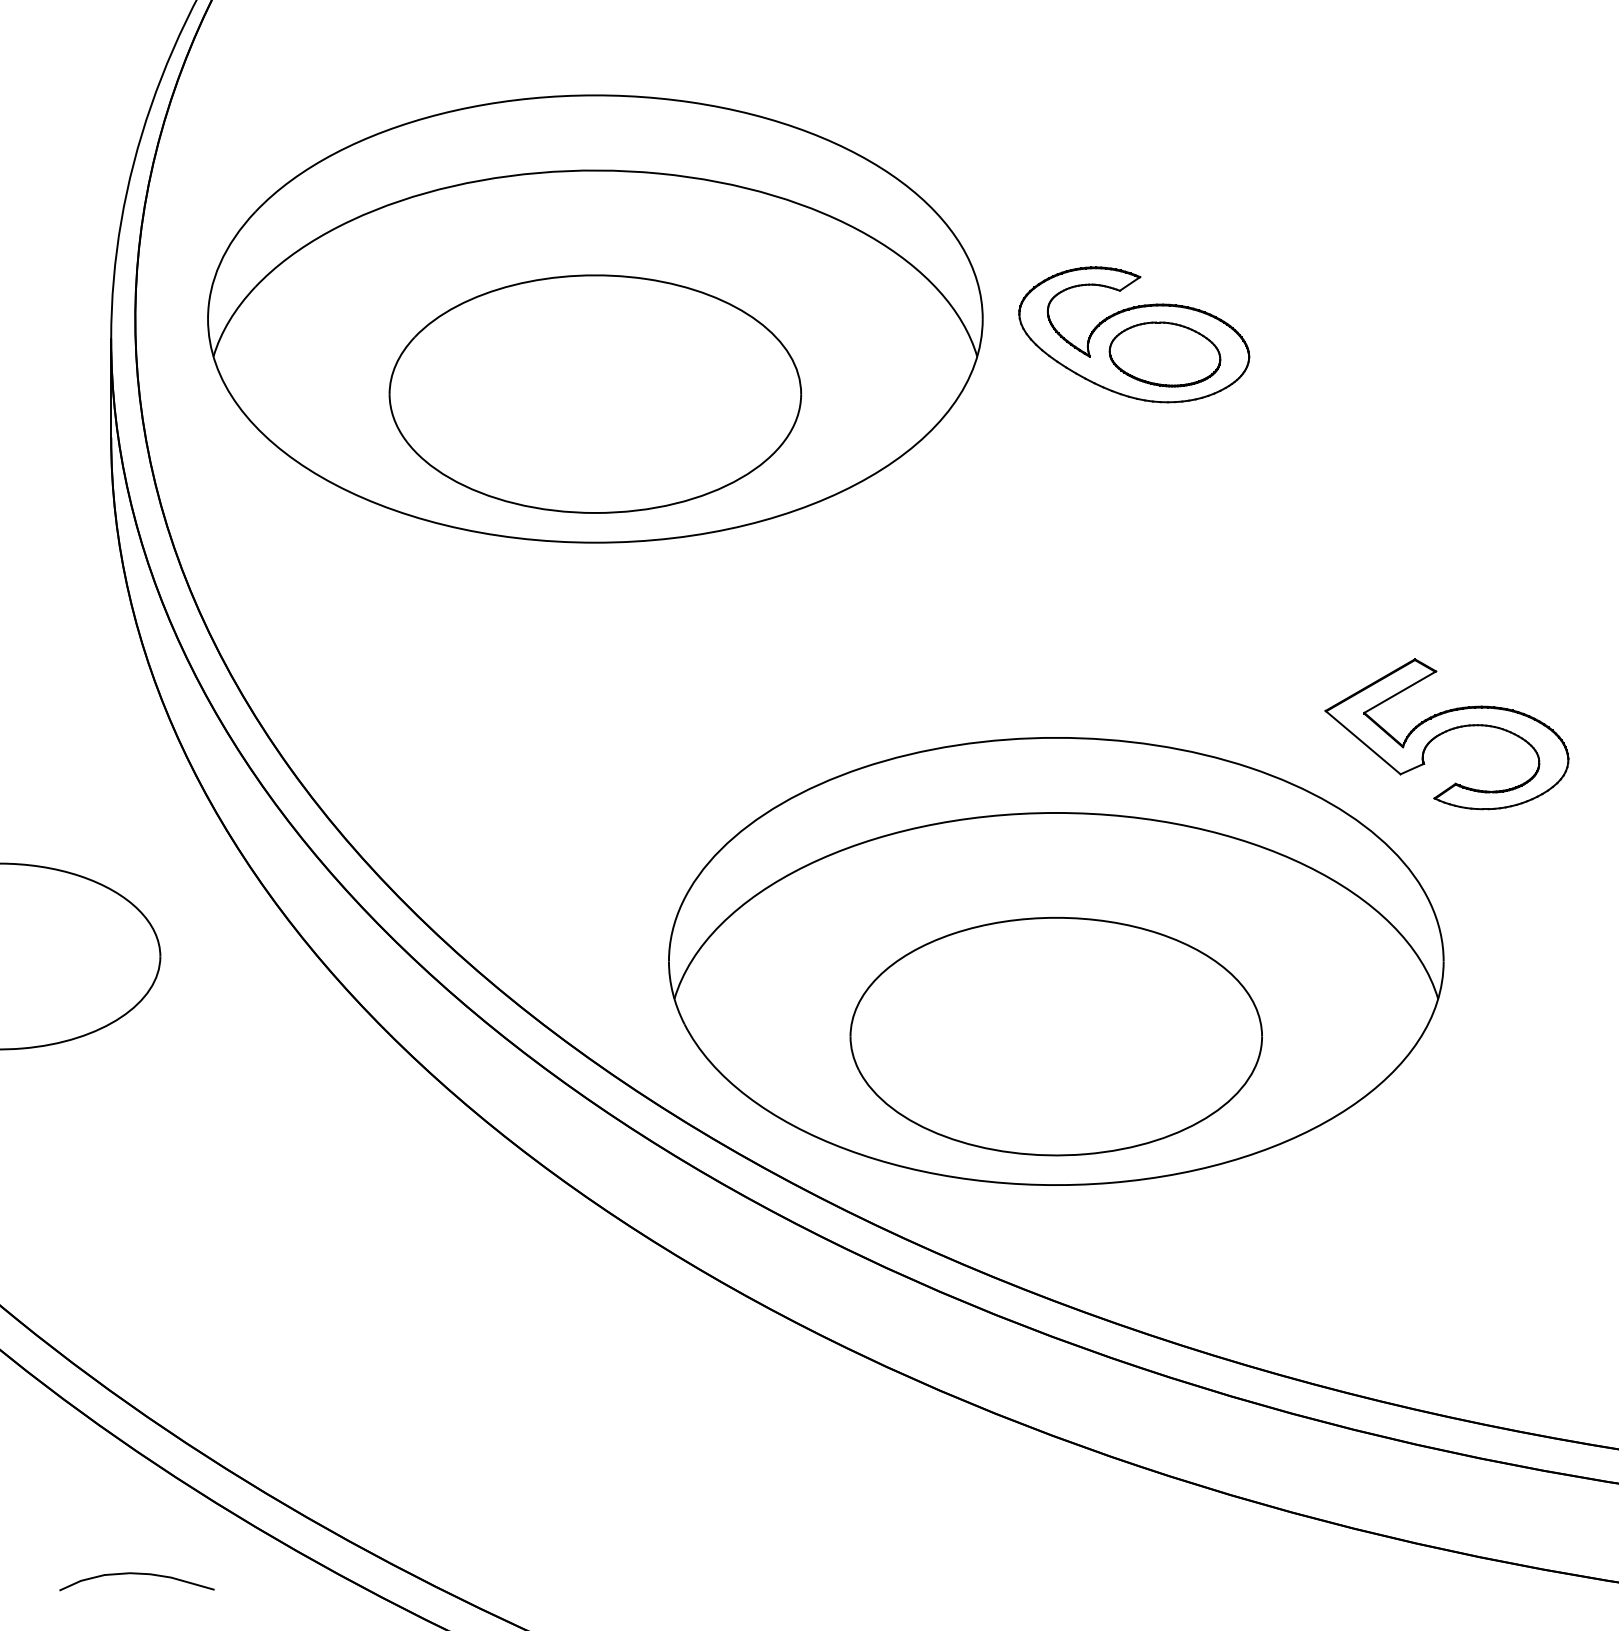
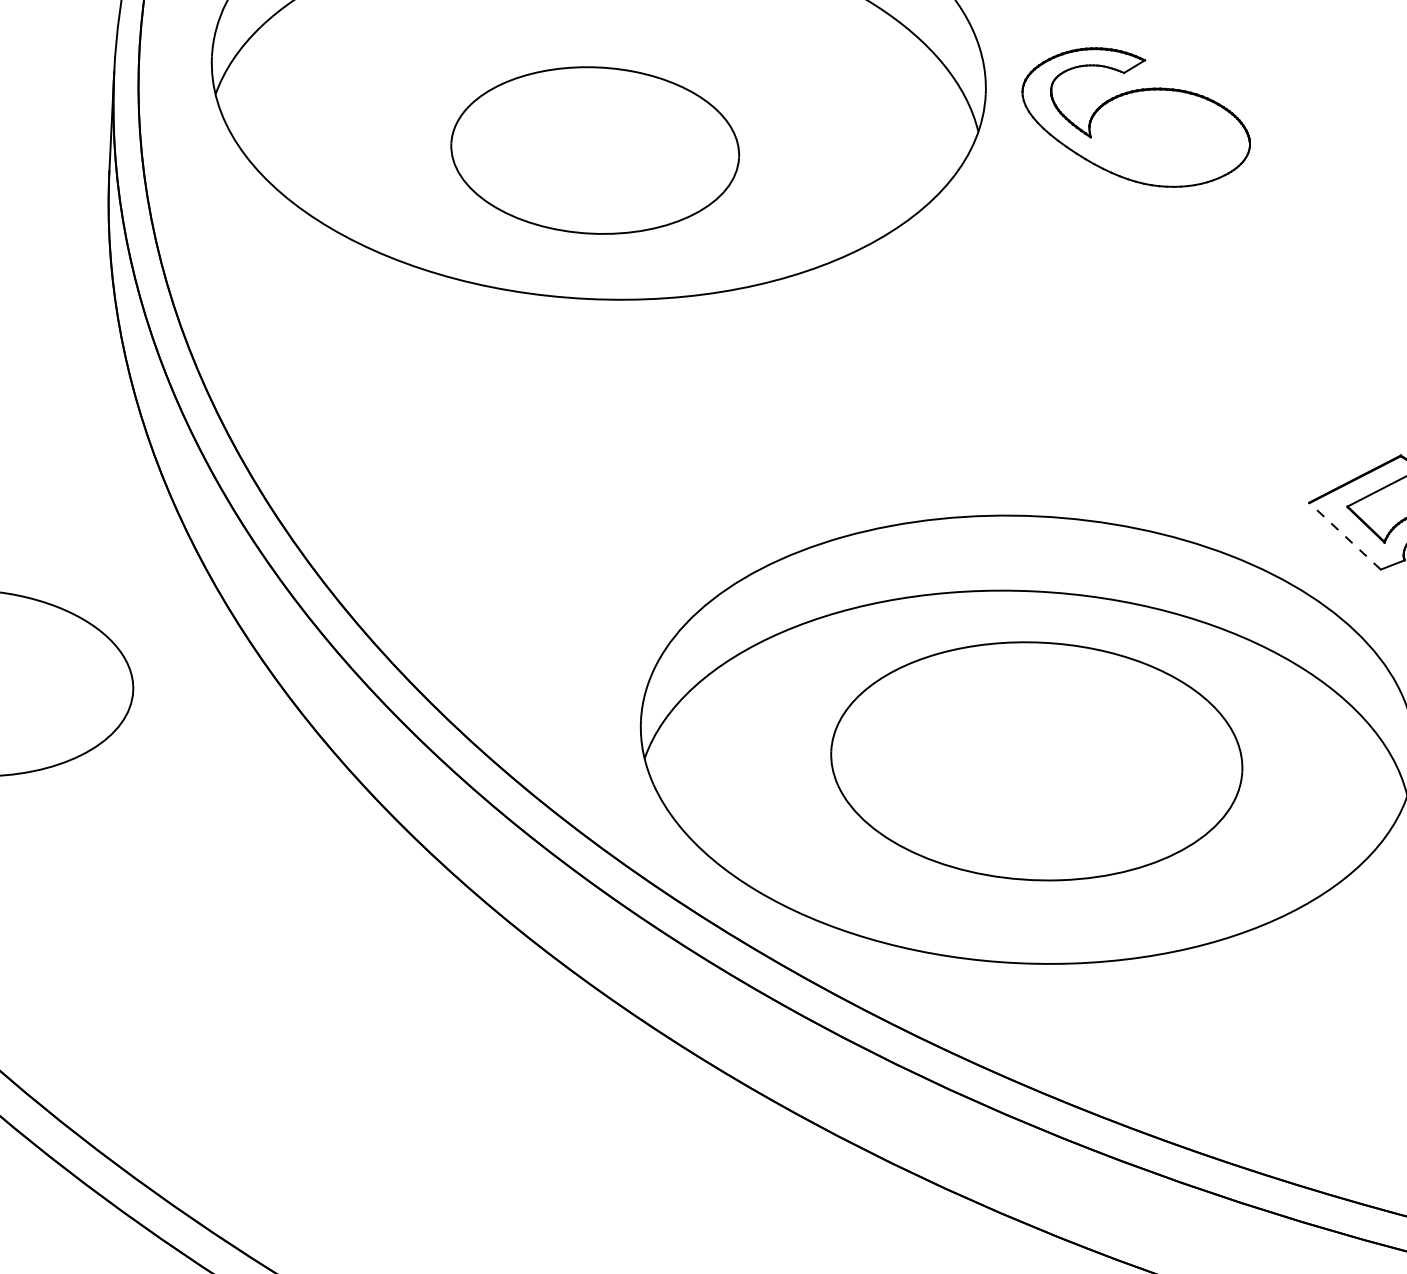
part: (1164, 354) -> (1165, 138), removed
part: (595, 393) -> (595, 149), size x0.7
line: (1362, 742) -> (1344, 536), solid -> dashed
part: (1055, 1036) -> (1035, 761), moved

